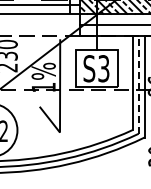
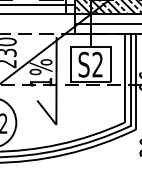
text: (103, 68) -> (97, 64), S3 -> S2
line: (138, 84) -> (130, 79), dashed -> solid

